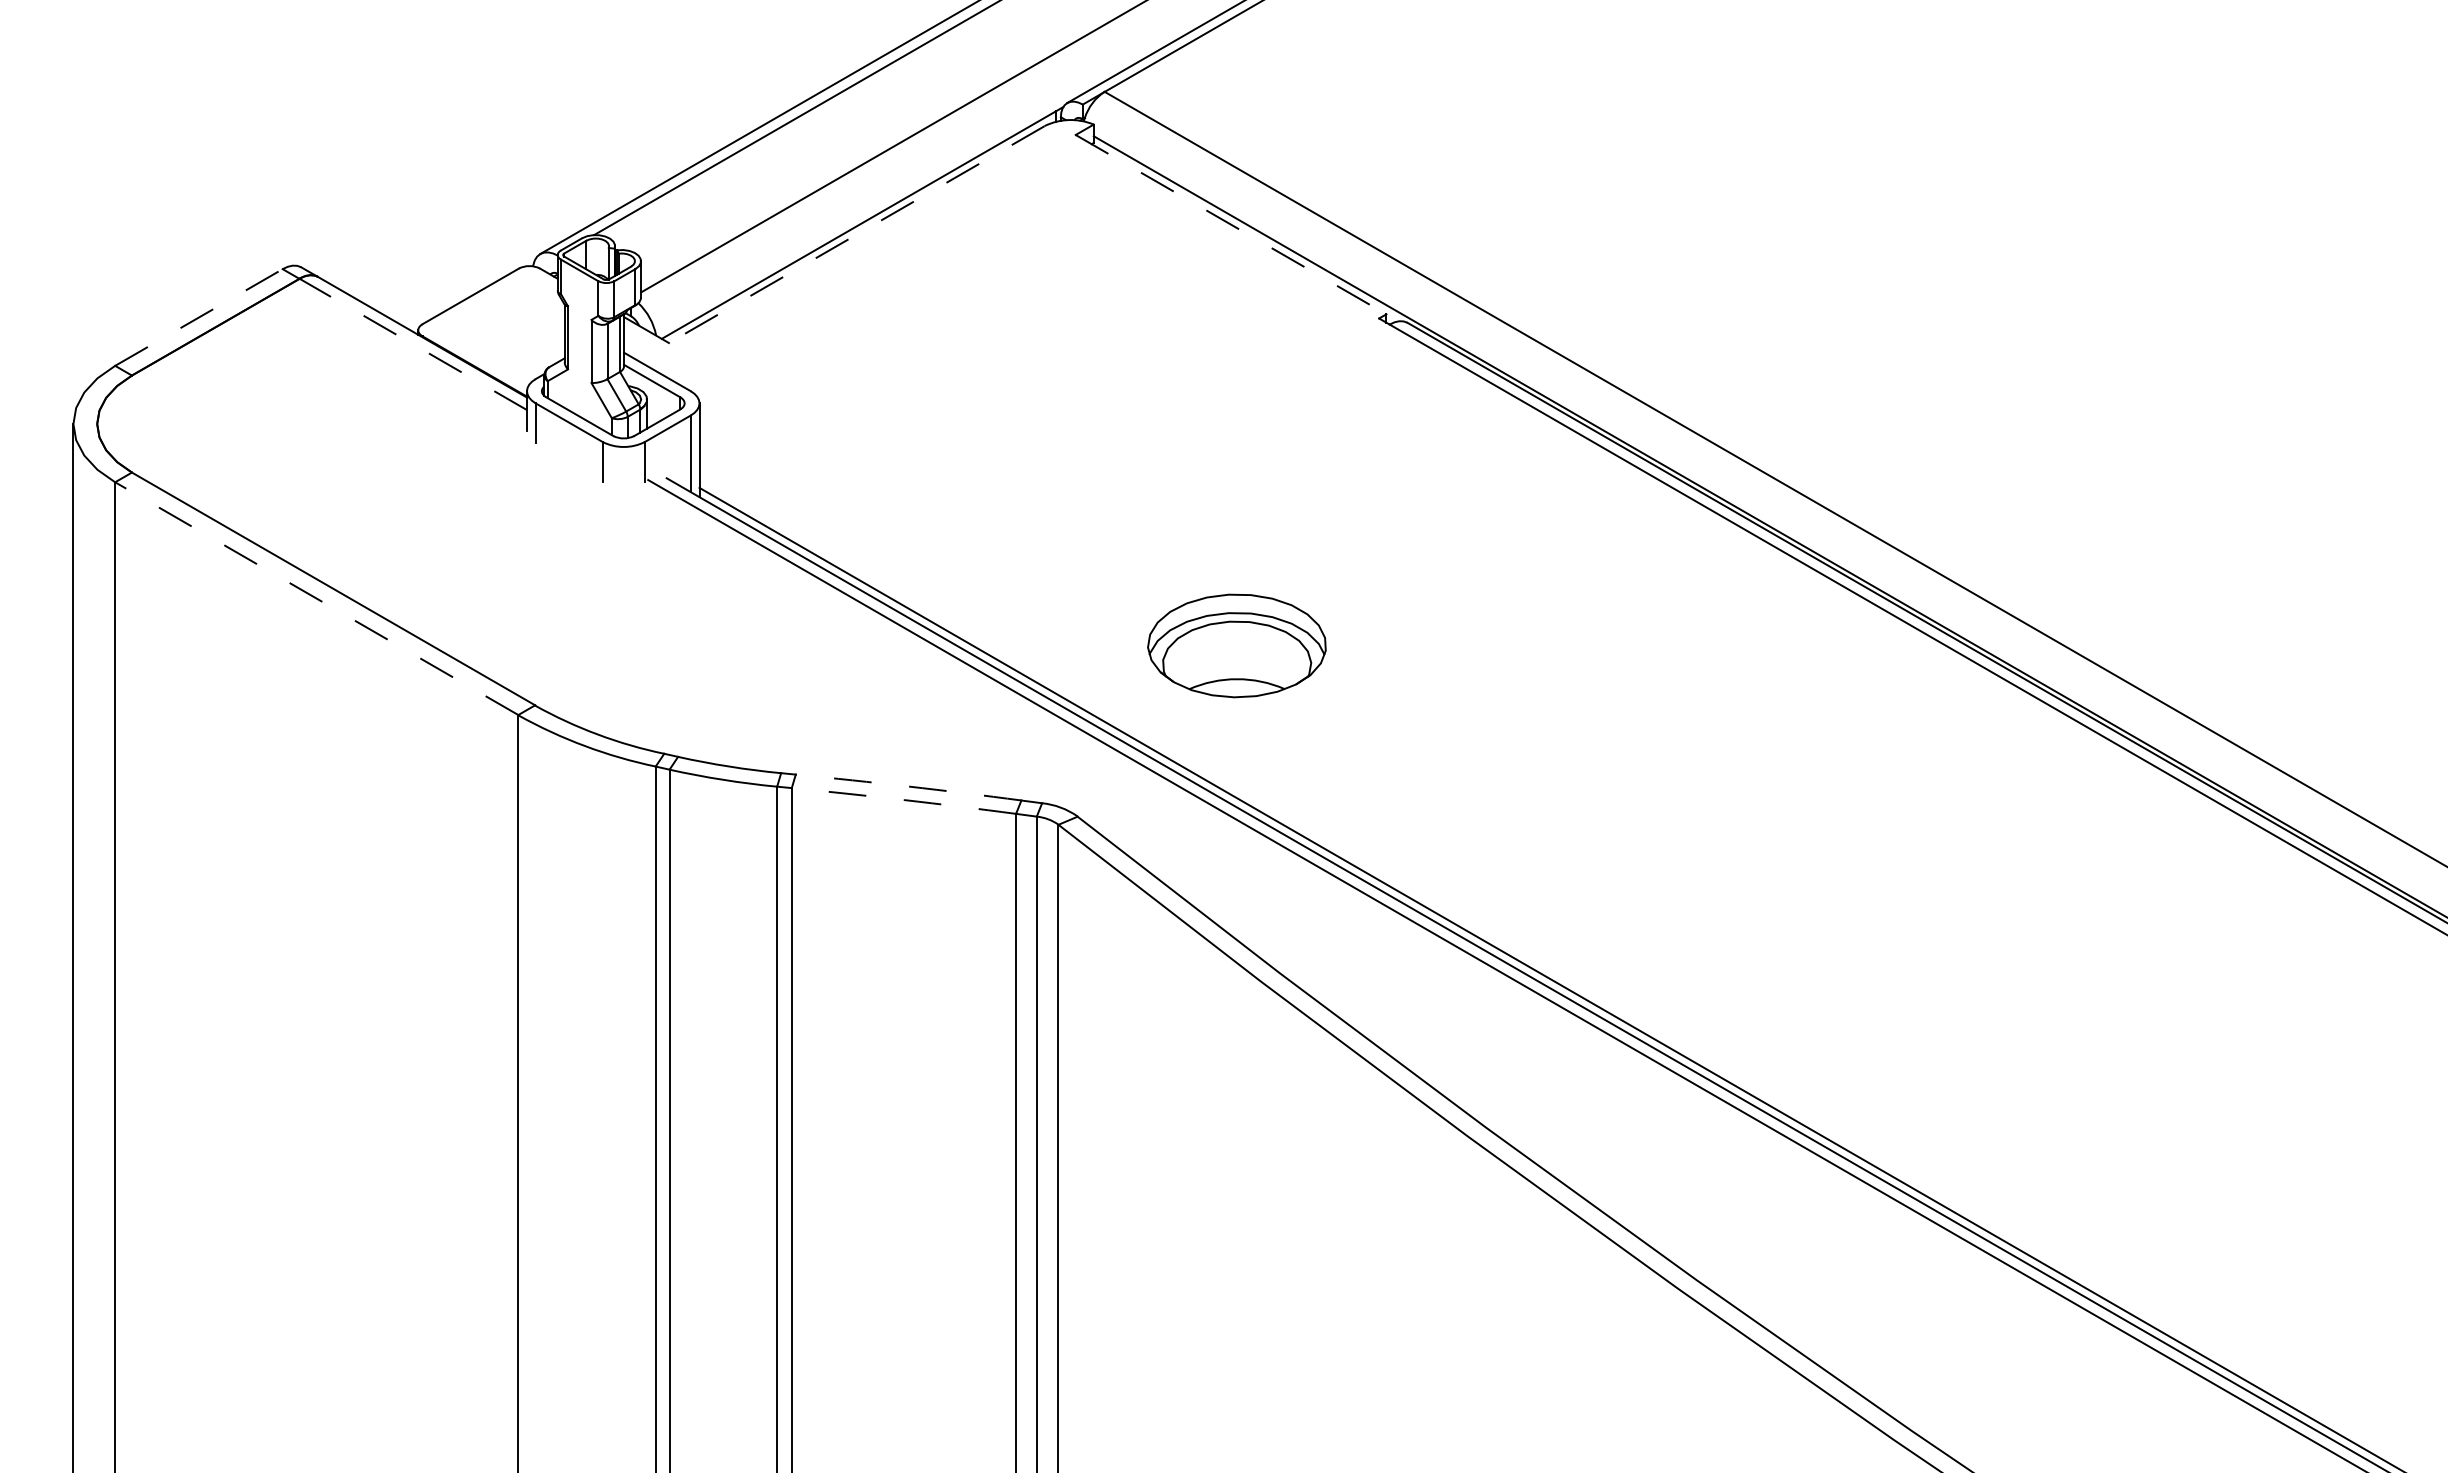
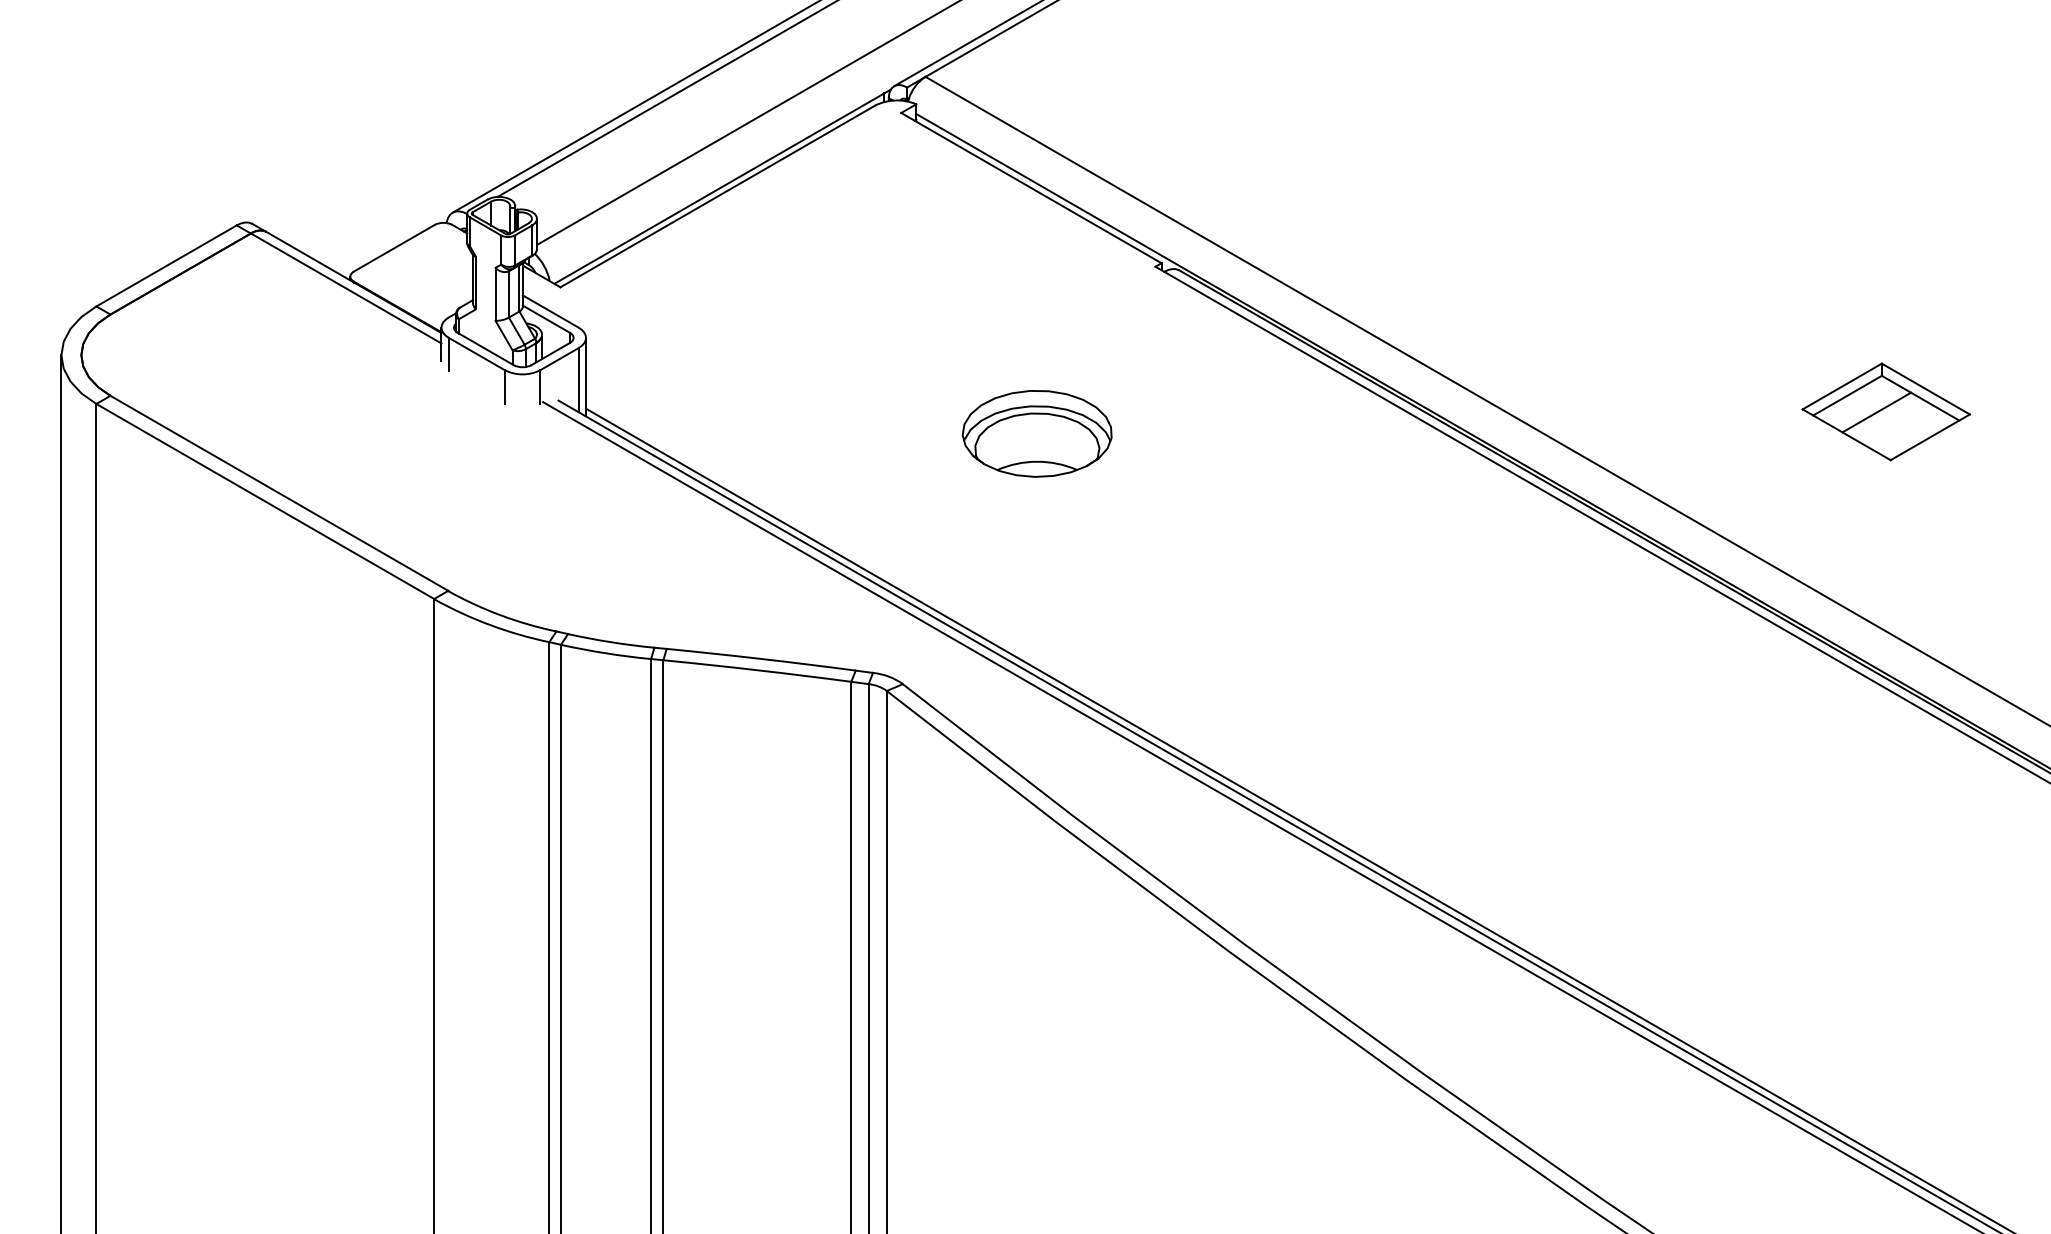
line: (1231, 224) -> (1031, 187), dashed -> solid
line: (856, 234) -> (717, 196), dashed -> solid
line: (198, 317) -> (166, 265), dashed -> solid
line: (412, 344) -> (345, 288), dashed -> solid
part: (2251, 491) -> (1886, 411), added
line: (316, 598) -> (265, 501), dashed -> solid
part: (1236, 645) -> (1036, 433), moved
arc: (908, 786) -> (761, 658), dashed -> solid
arc: (904, 800) -> (757, 670), dashed -> solid

